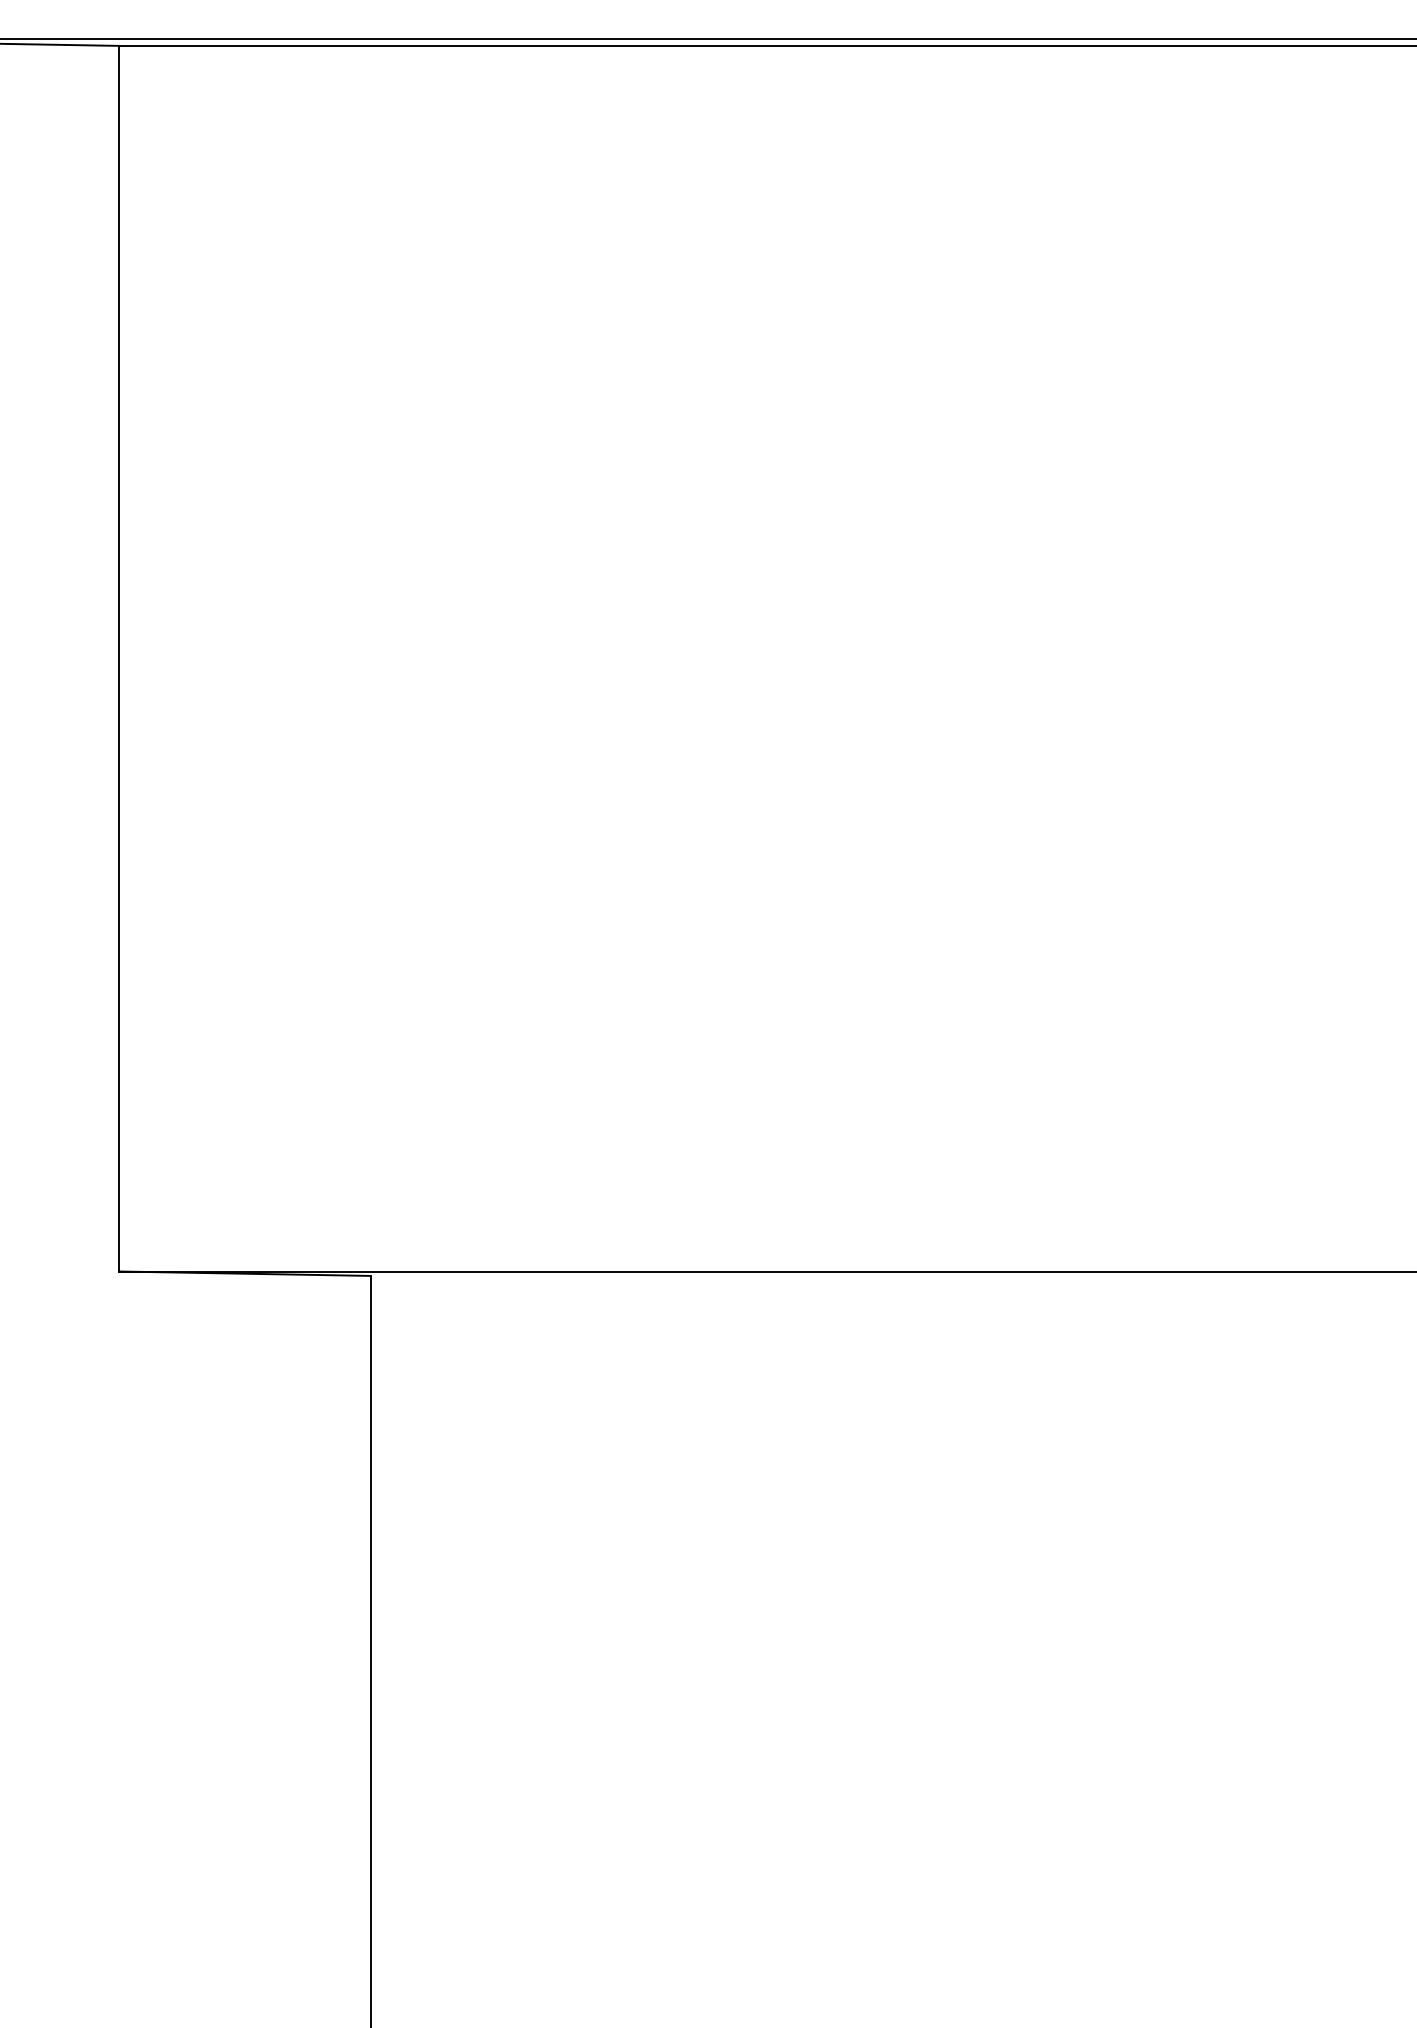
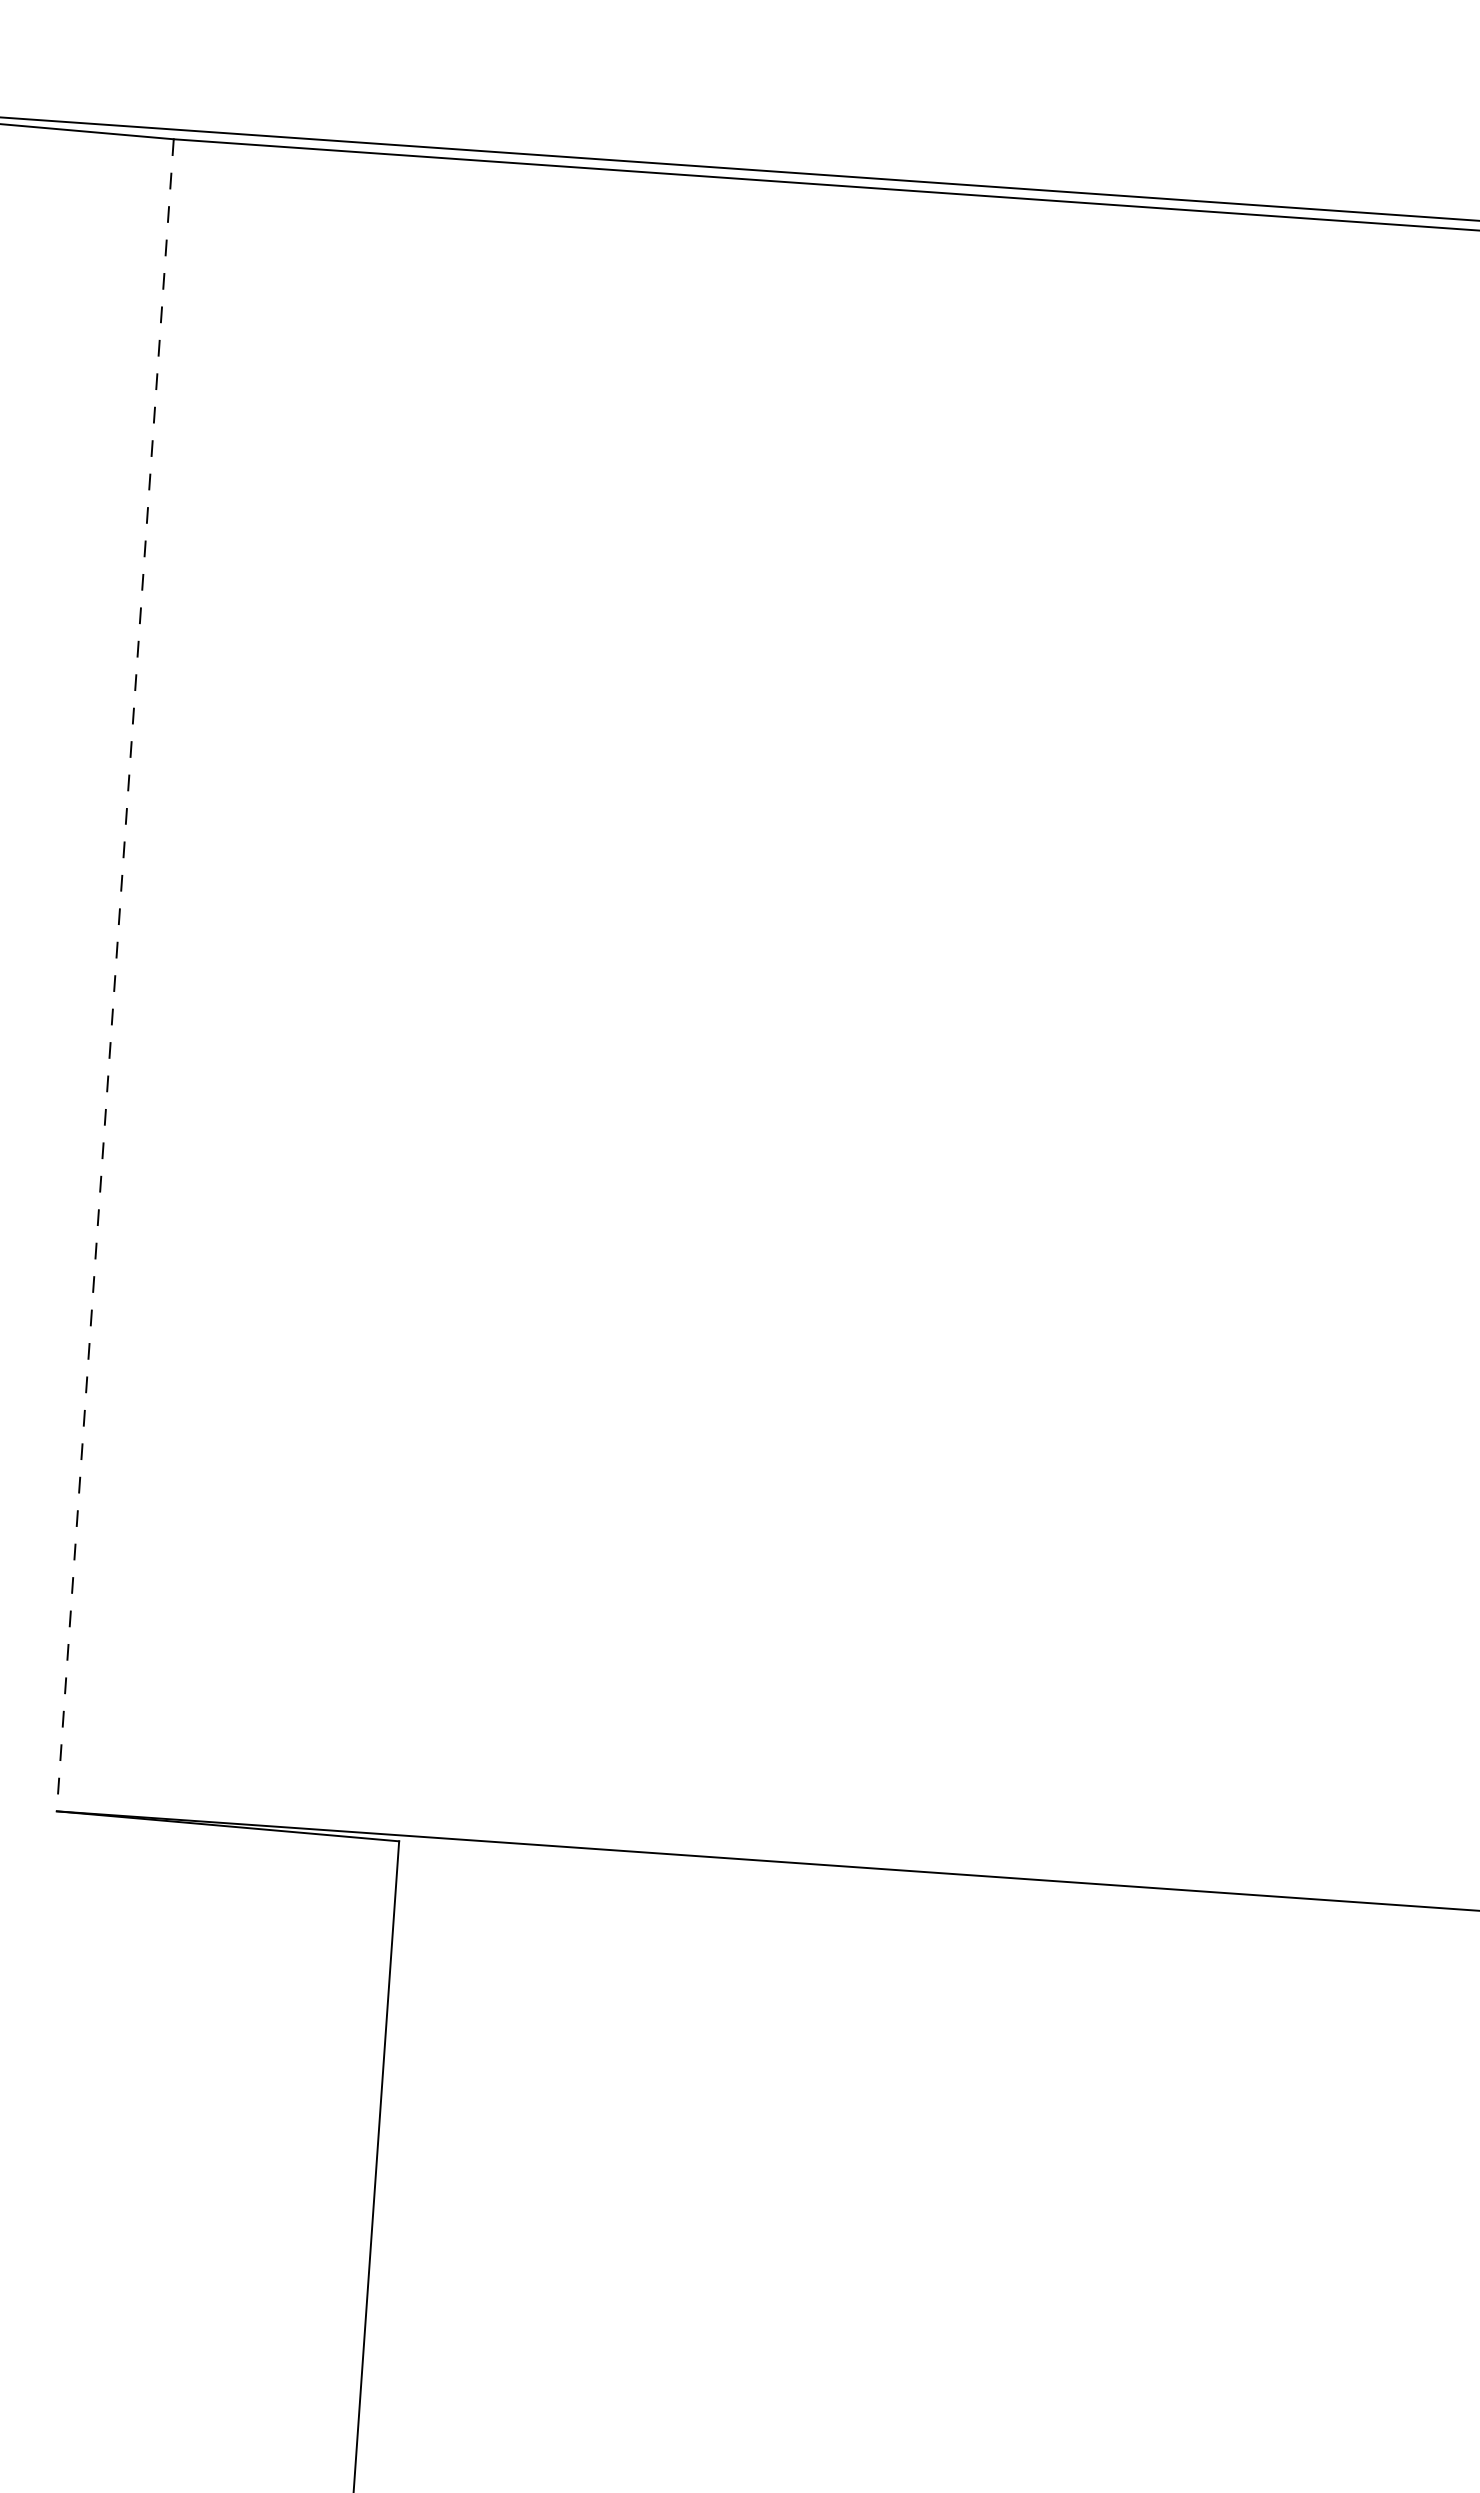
line: (119, 658) -> (115, 975), solid -> dashed

